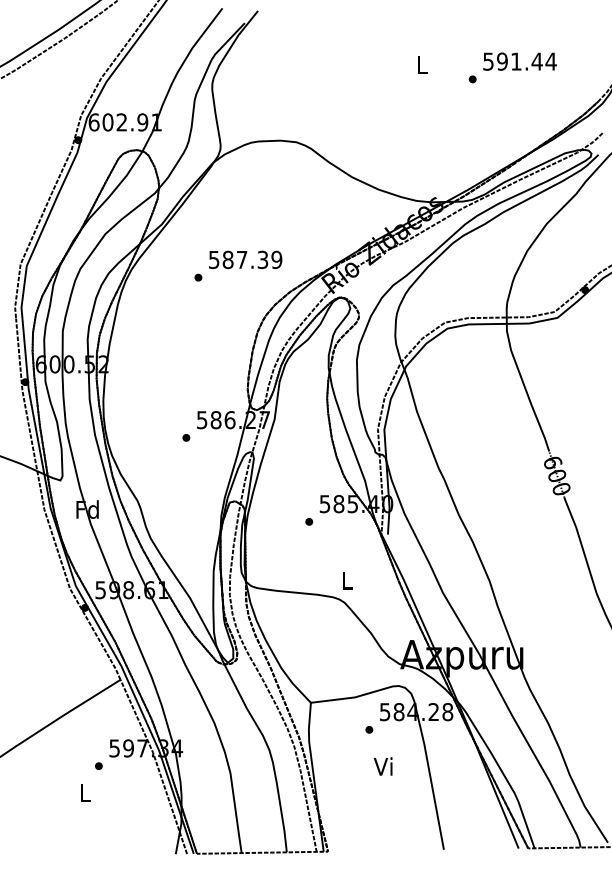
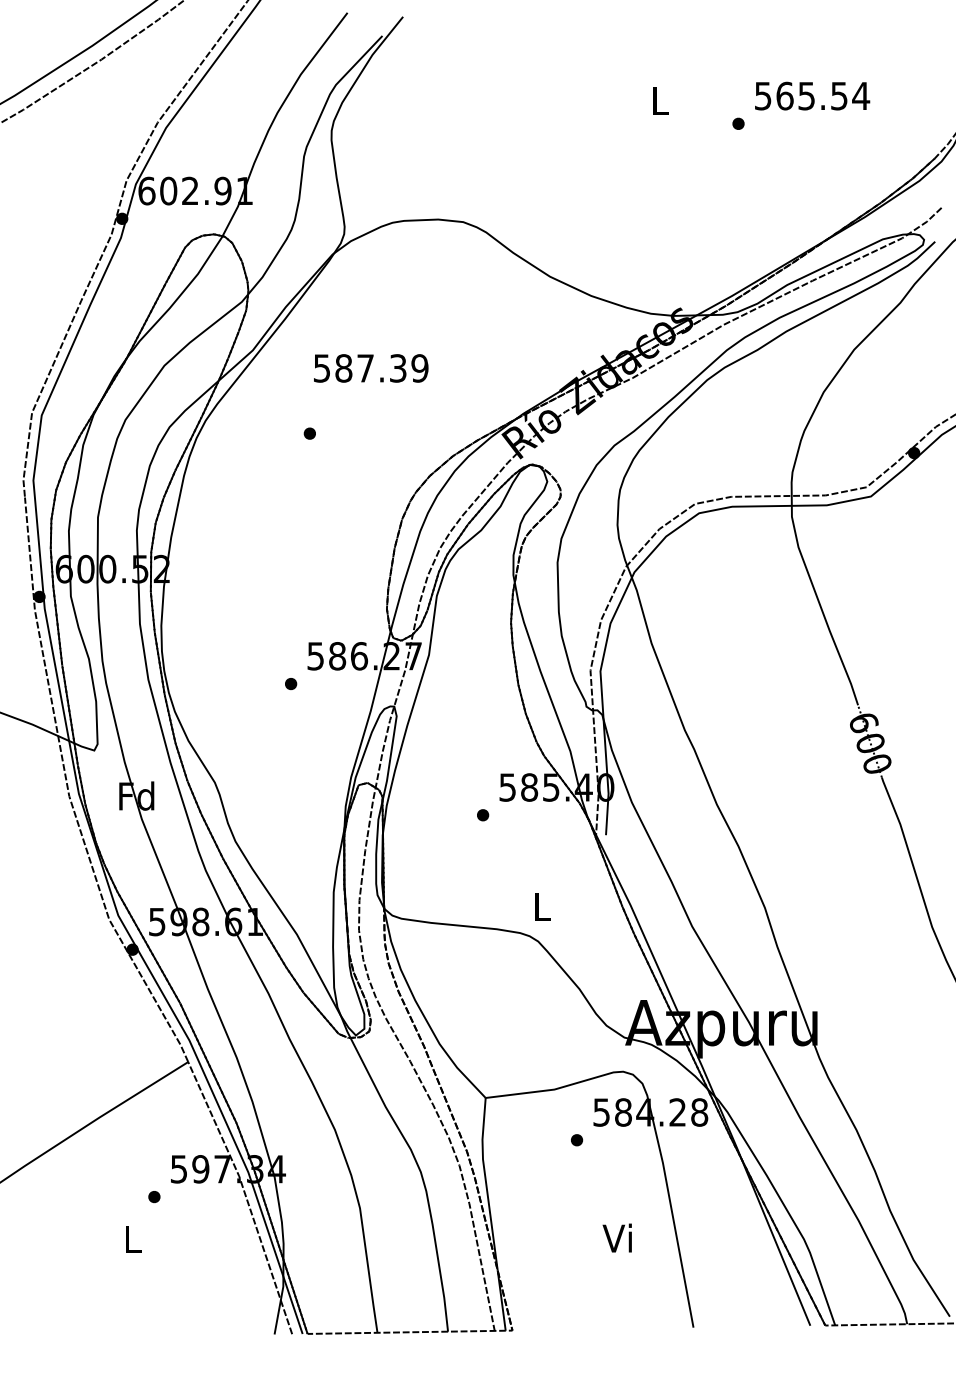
text: (519, 61) -> (811, 95), 591.44 -> 565.54
text: (245, 259) -> (370, 367), moved
text: (382, 766) -> (616, 1238), moved

